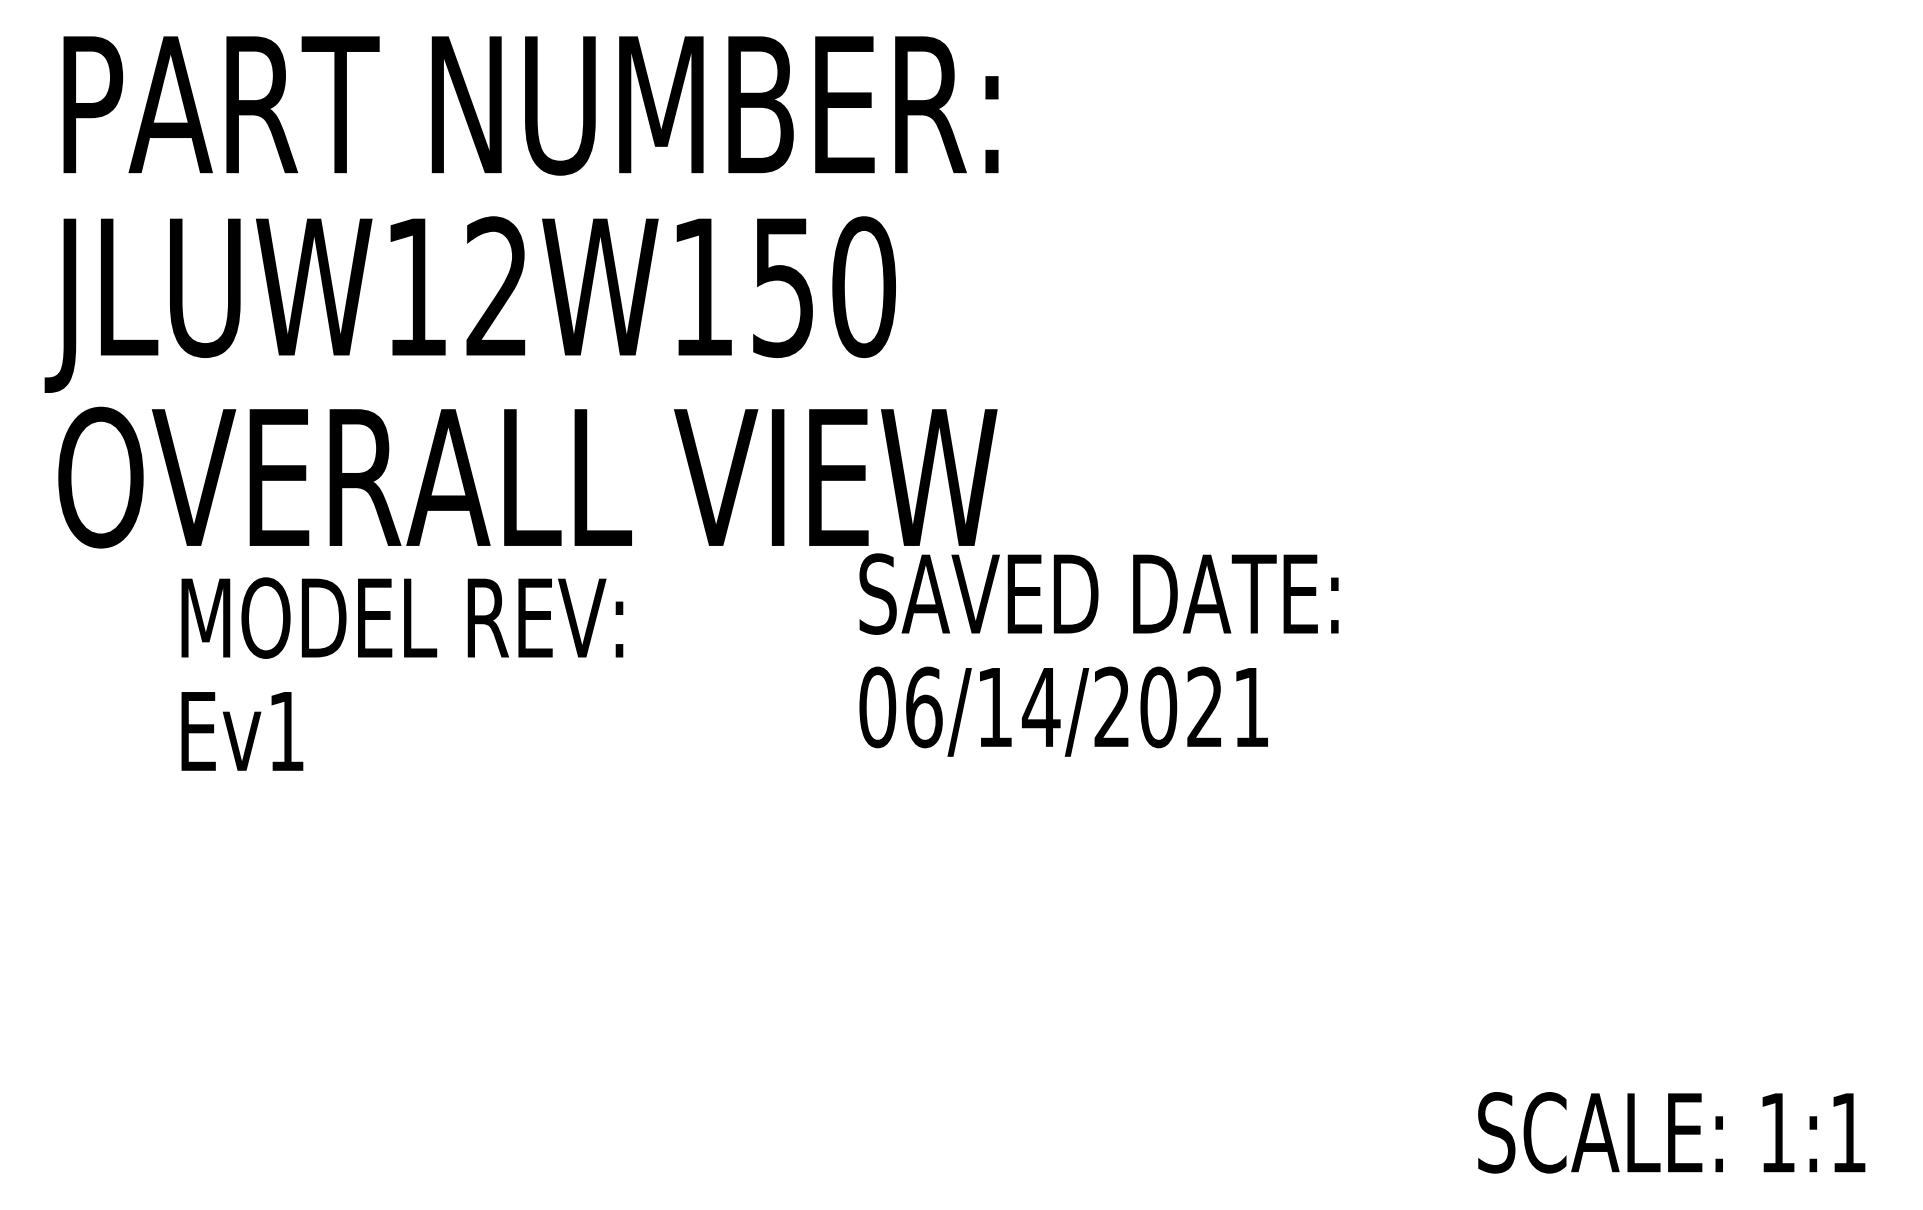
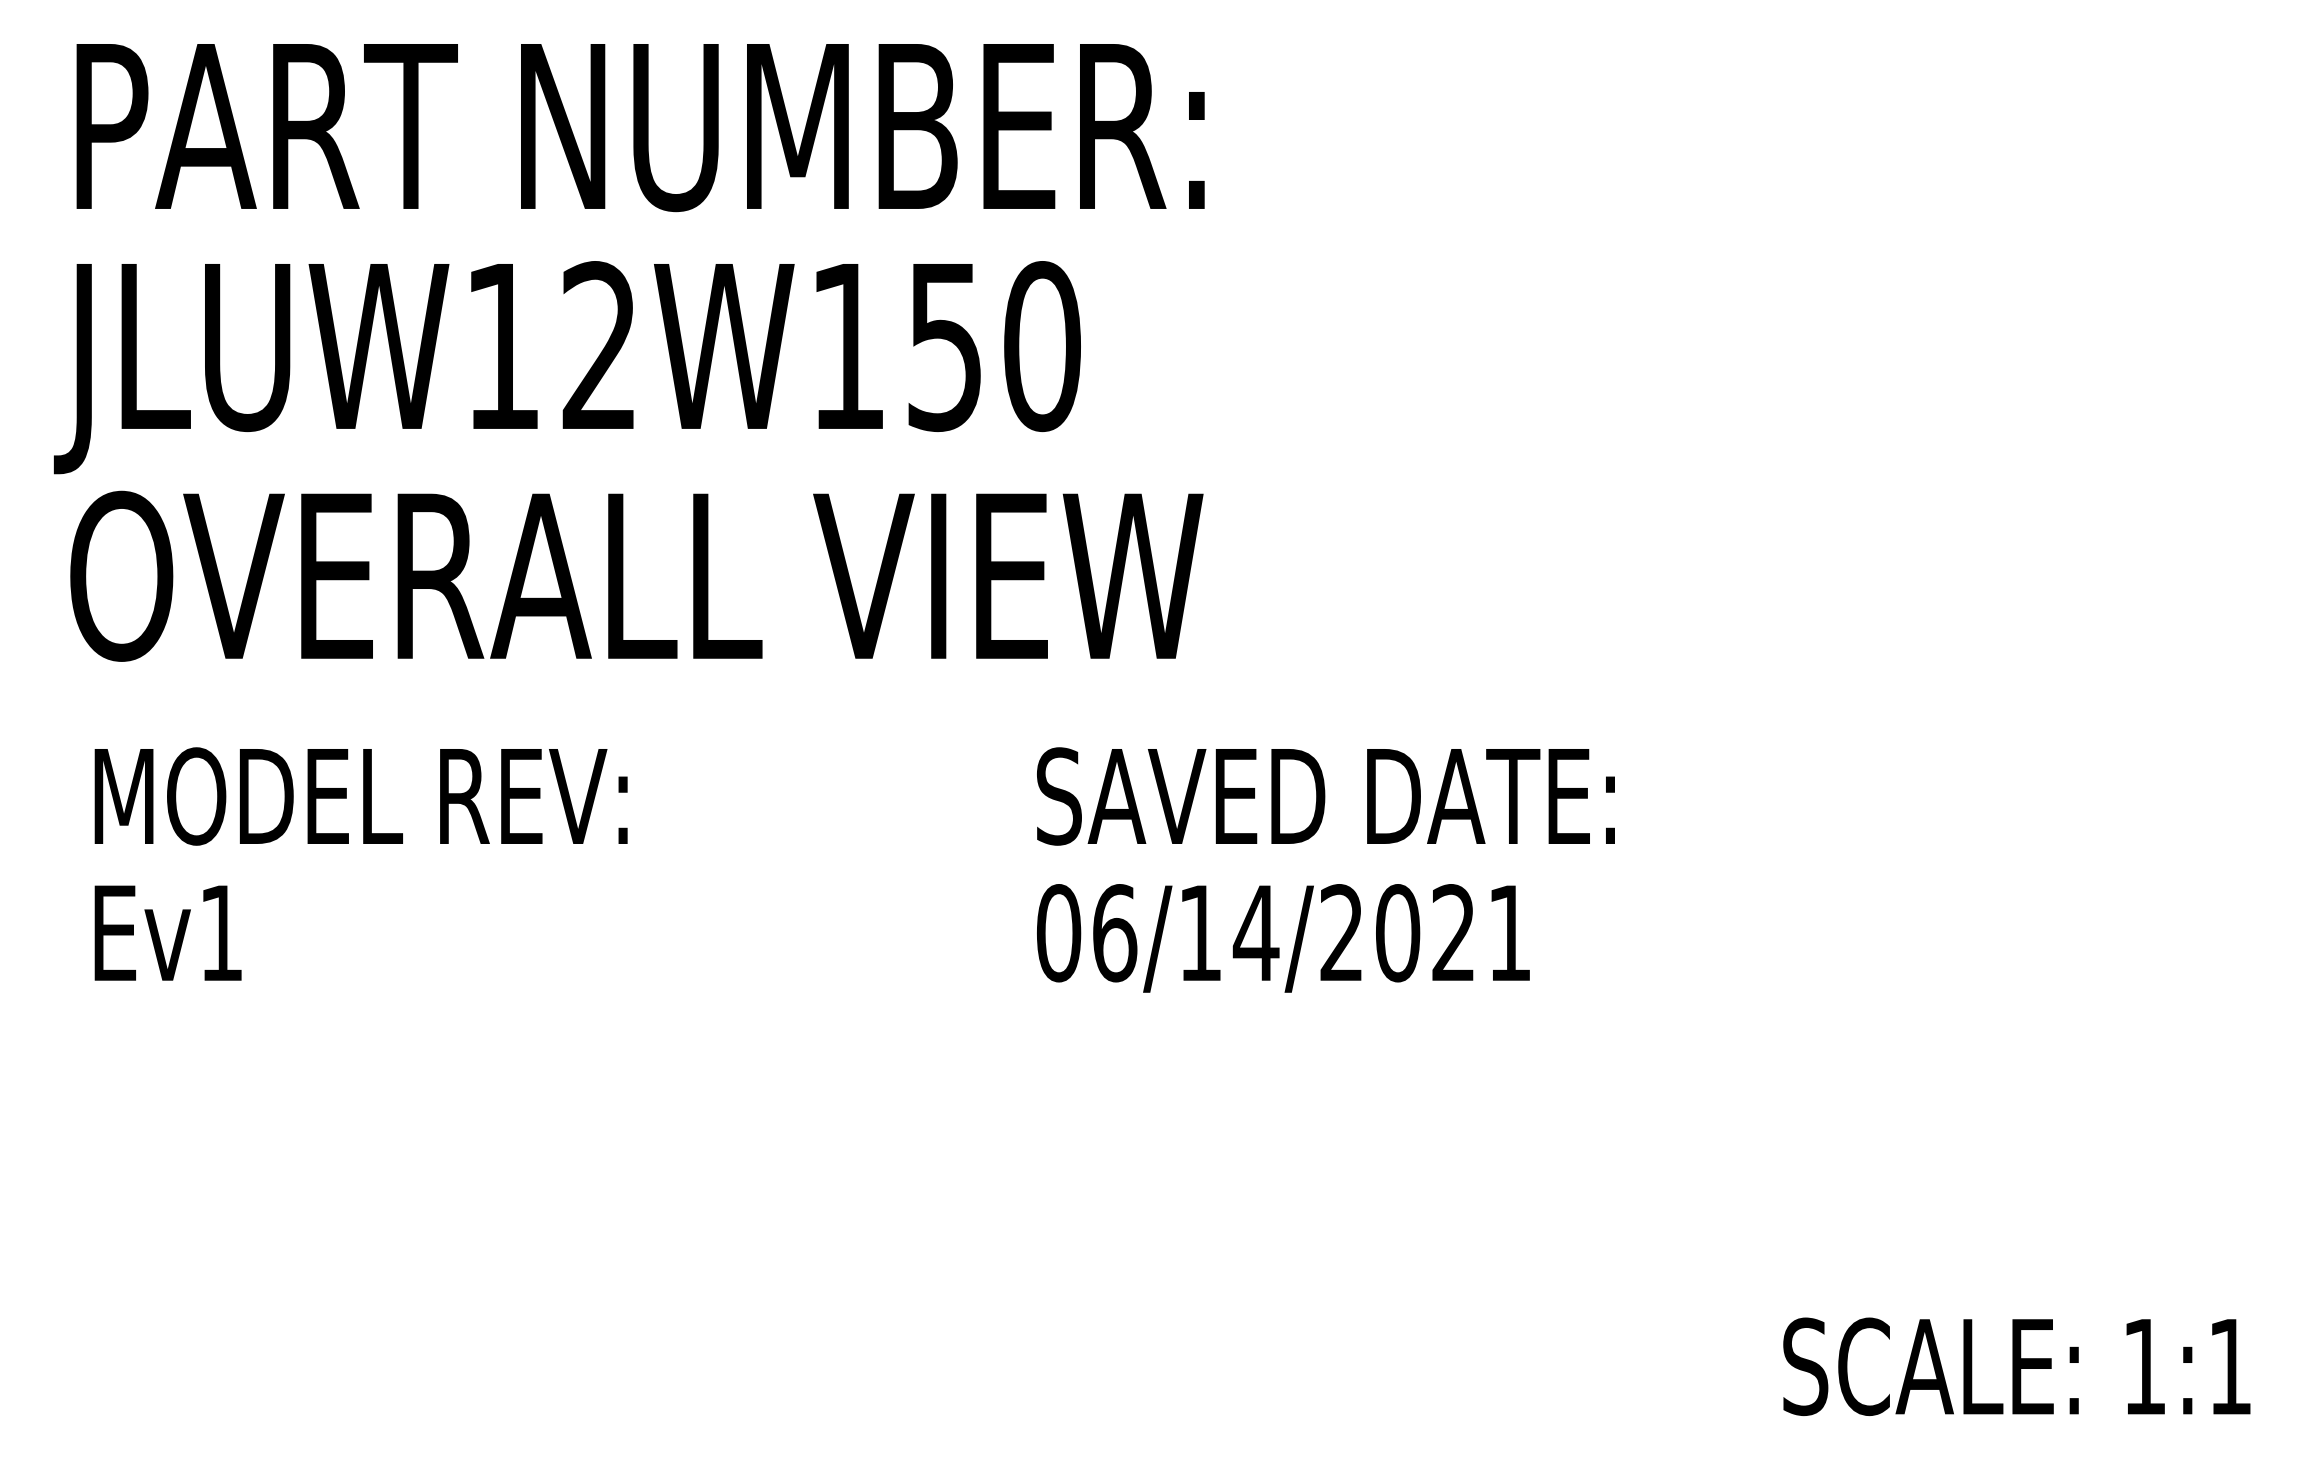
text: (1098, 654) -> (1325, 869), moved
text: (402, 673) -> (361, 863), moved

